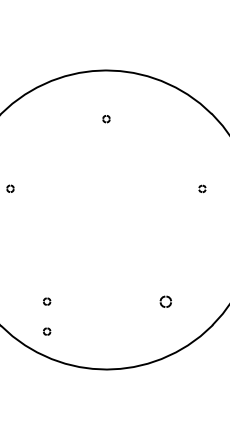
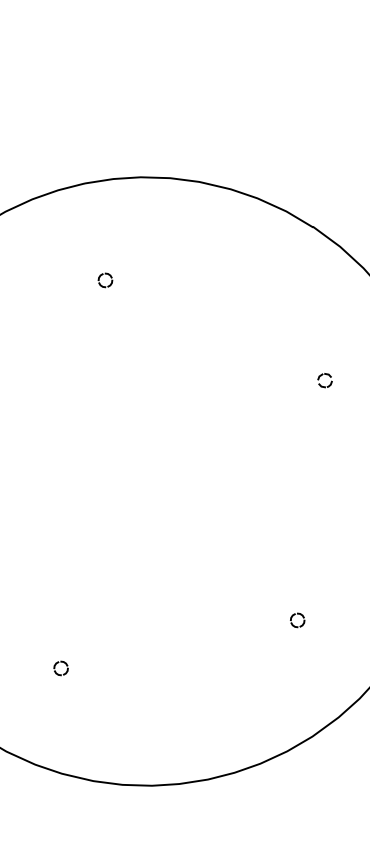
part: (165, 301) -> (297, 620), size x0.62
part: (47, 331) -> (73, 727), removed

